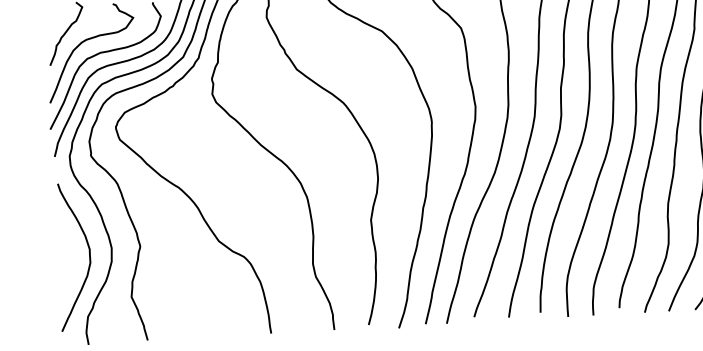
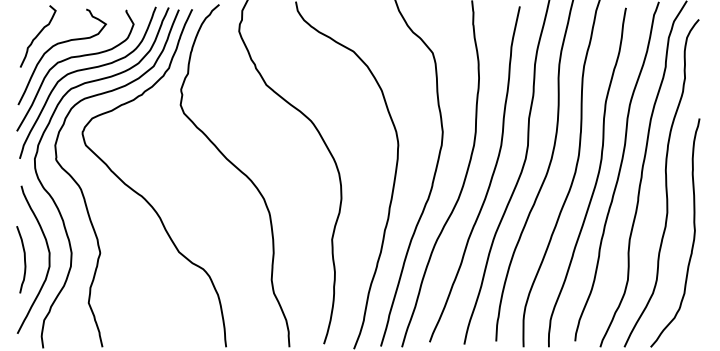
curve: (65, 257) -> (24, 259), added

